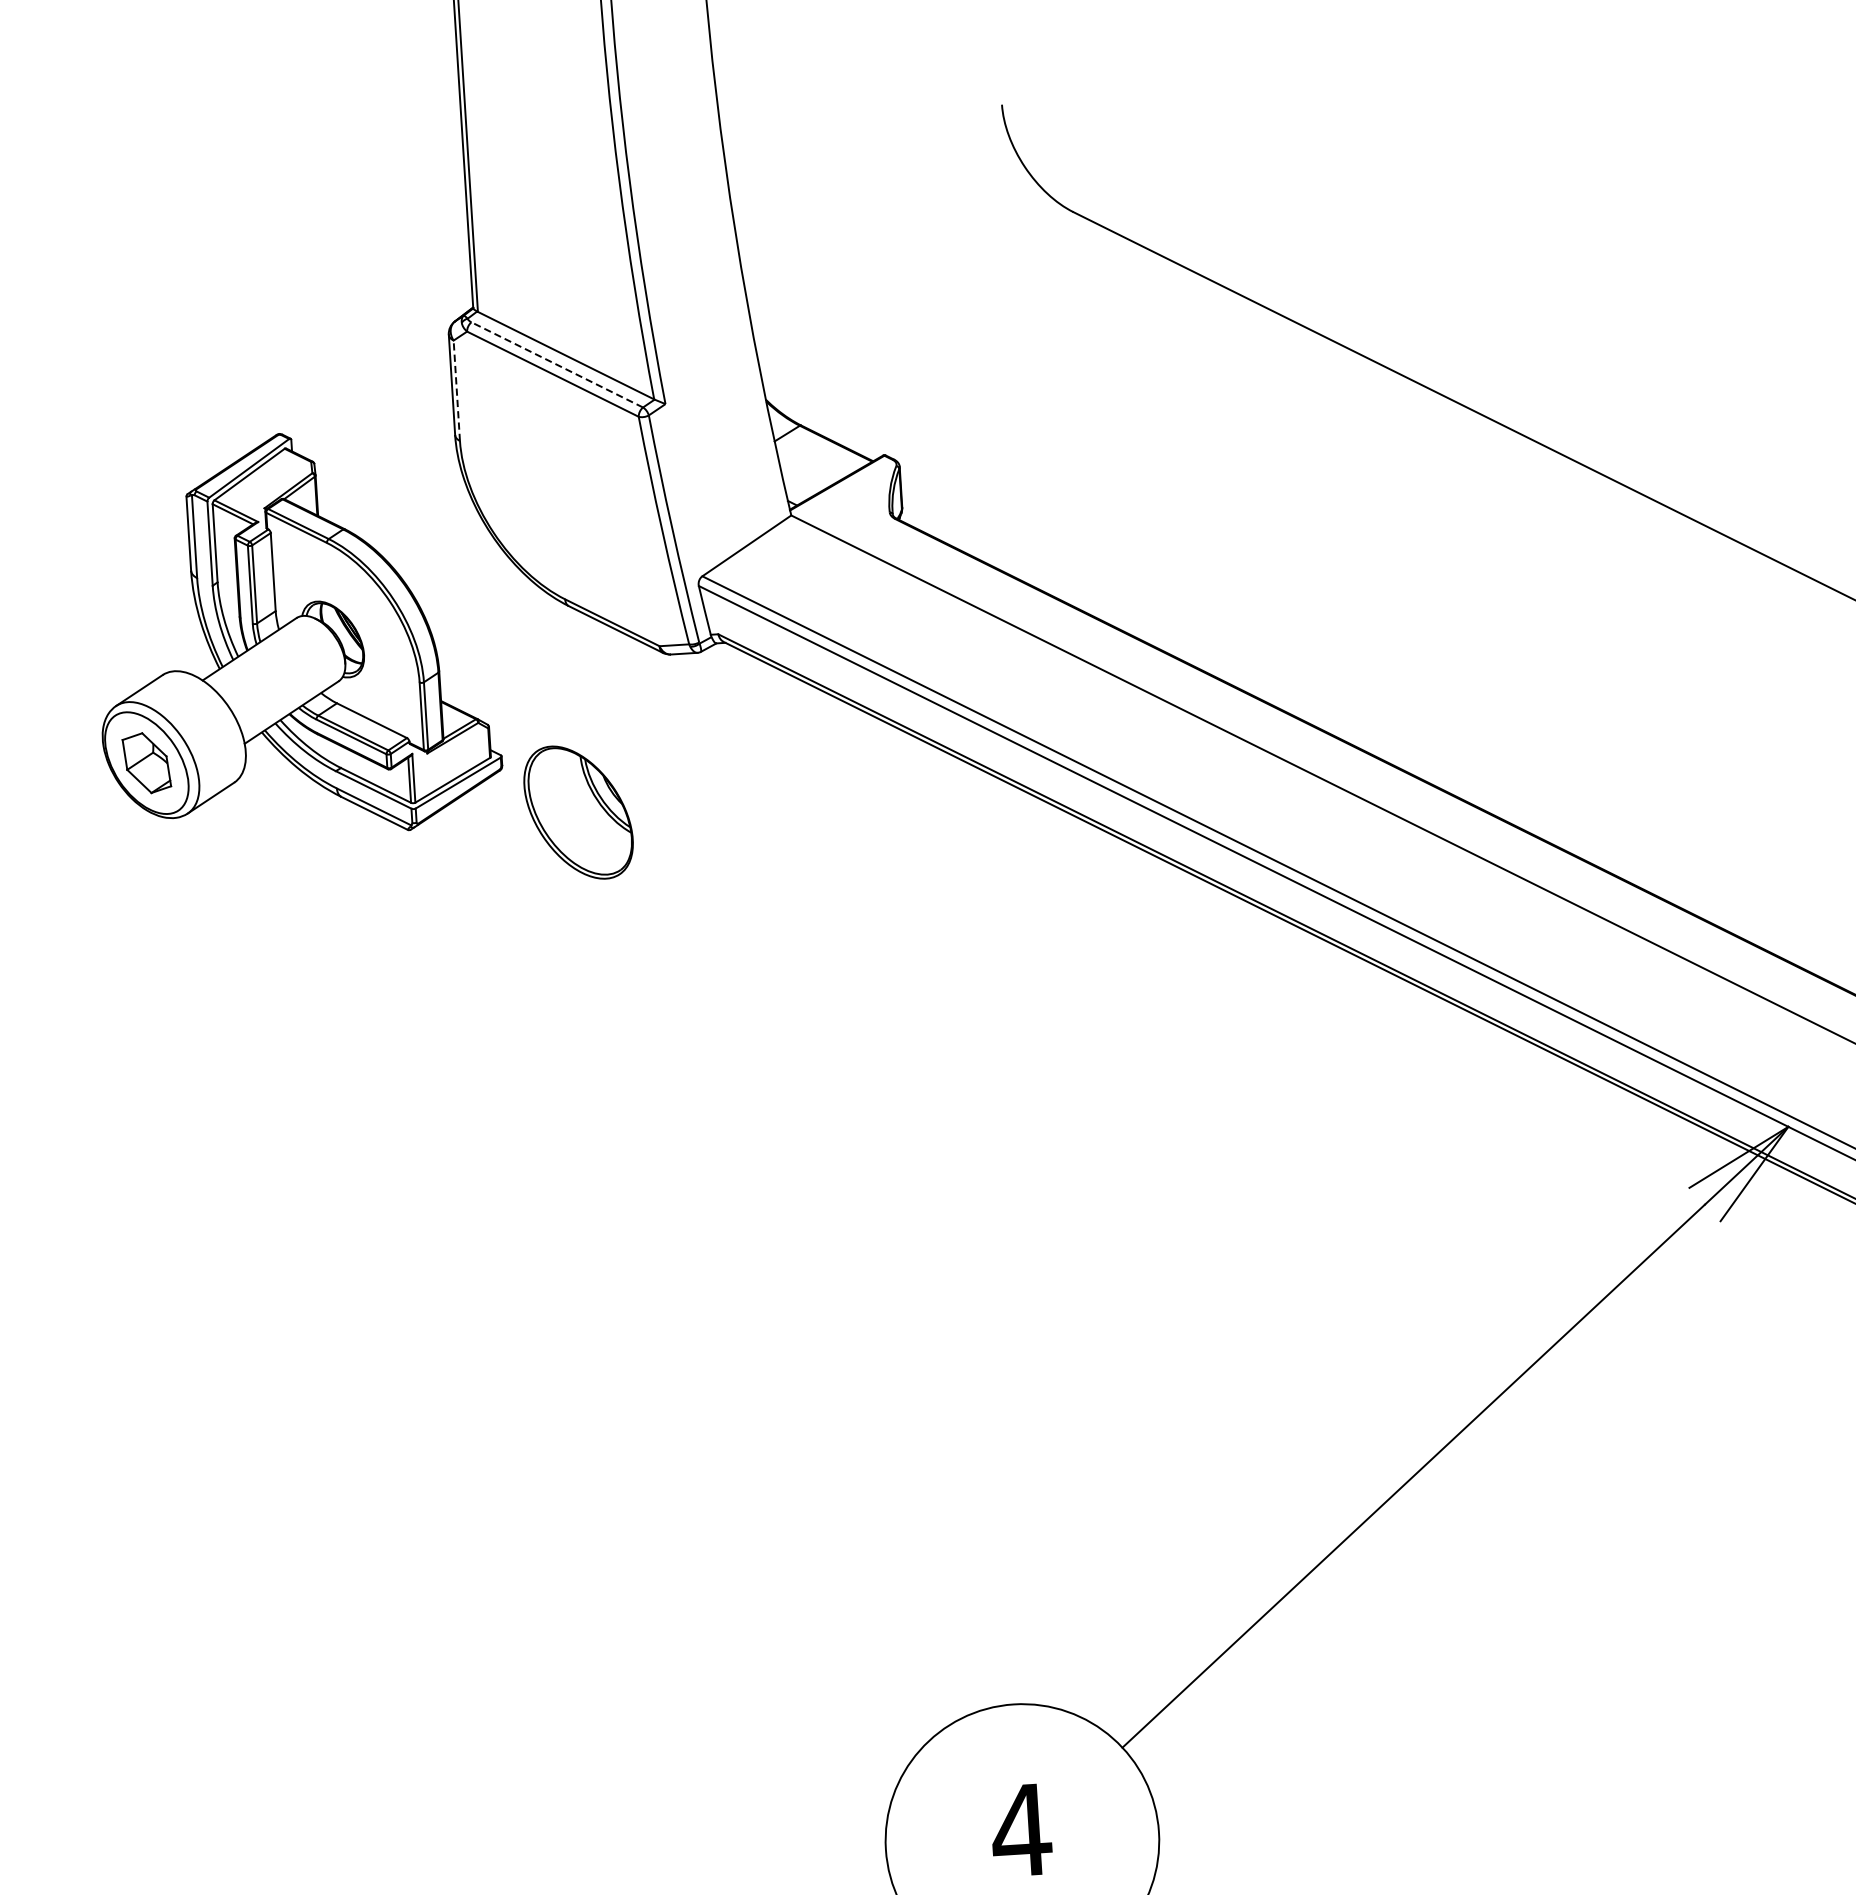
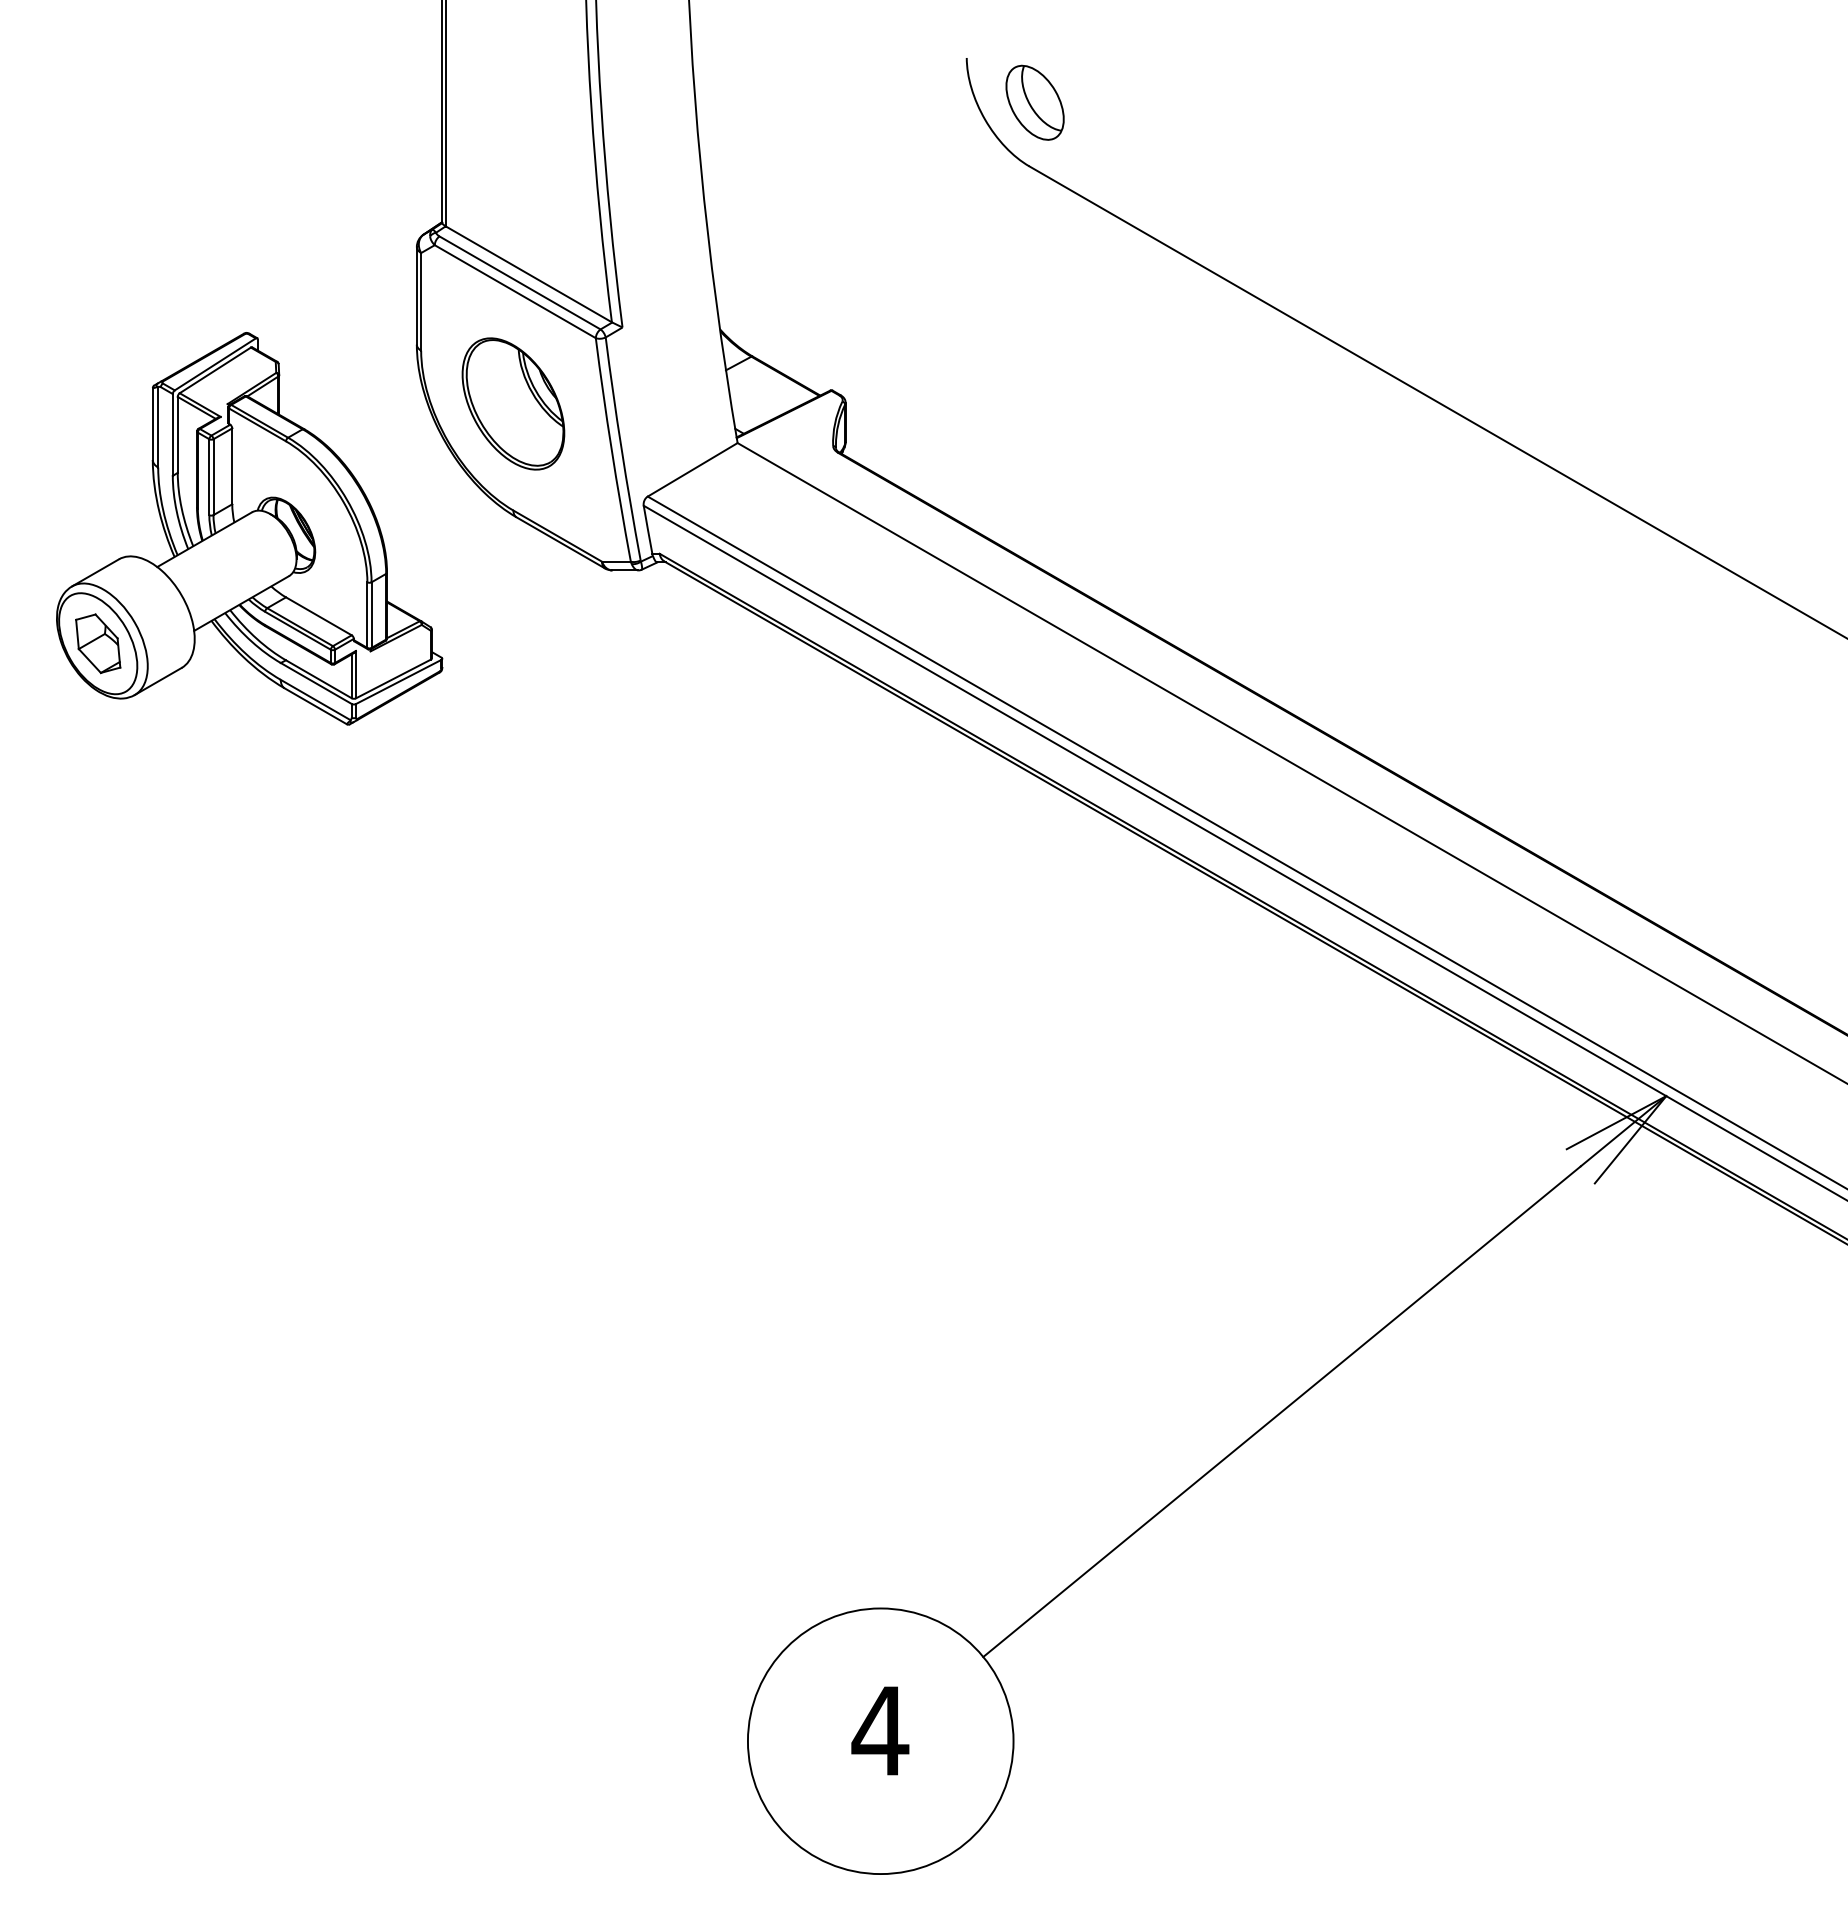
part: (1074, 146) -> (1034, 102), added
line: (557, 364) -> (520, 282), dashed -> solid
line: (457, 390) -> (421, 301), dashed -> solid
part: (578, 812) -> (513, 403), moved

